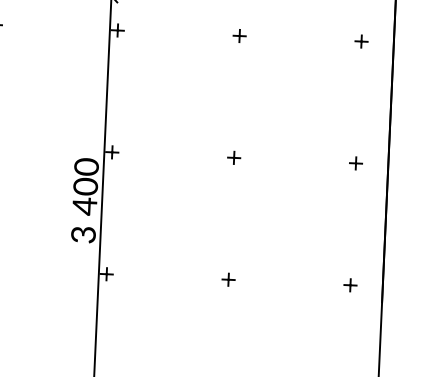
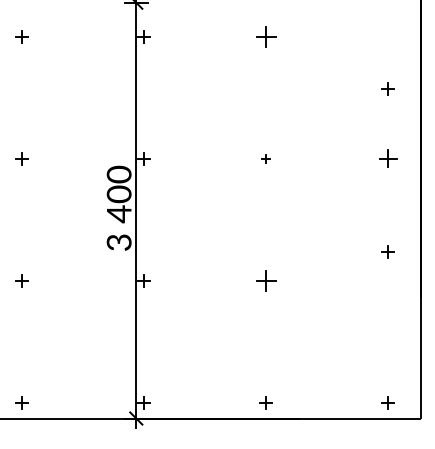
part: (239, 35) -> (265, 36), size x1.6
part: (360, 41) -> (387, 88), moved
part: (233, 157) -> (265, 158), size x0.6
part: (355, 163) -> (387, 158), size x1.4
part: (227, 279) -> (265, 280), size x1.6
part: (349, 284) -> (387, 251), moved

